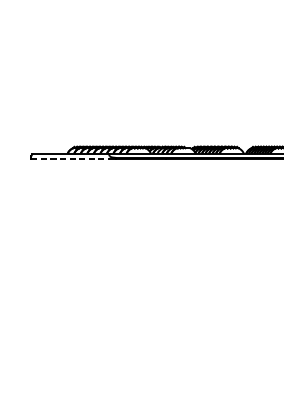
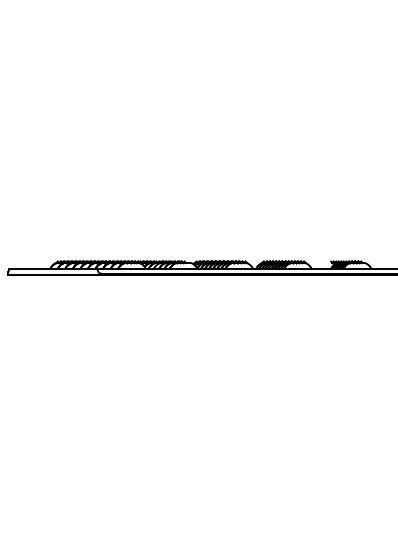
line: (70, 158) -> (53, 275), dashed -> solid

